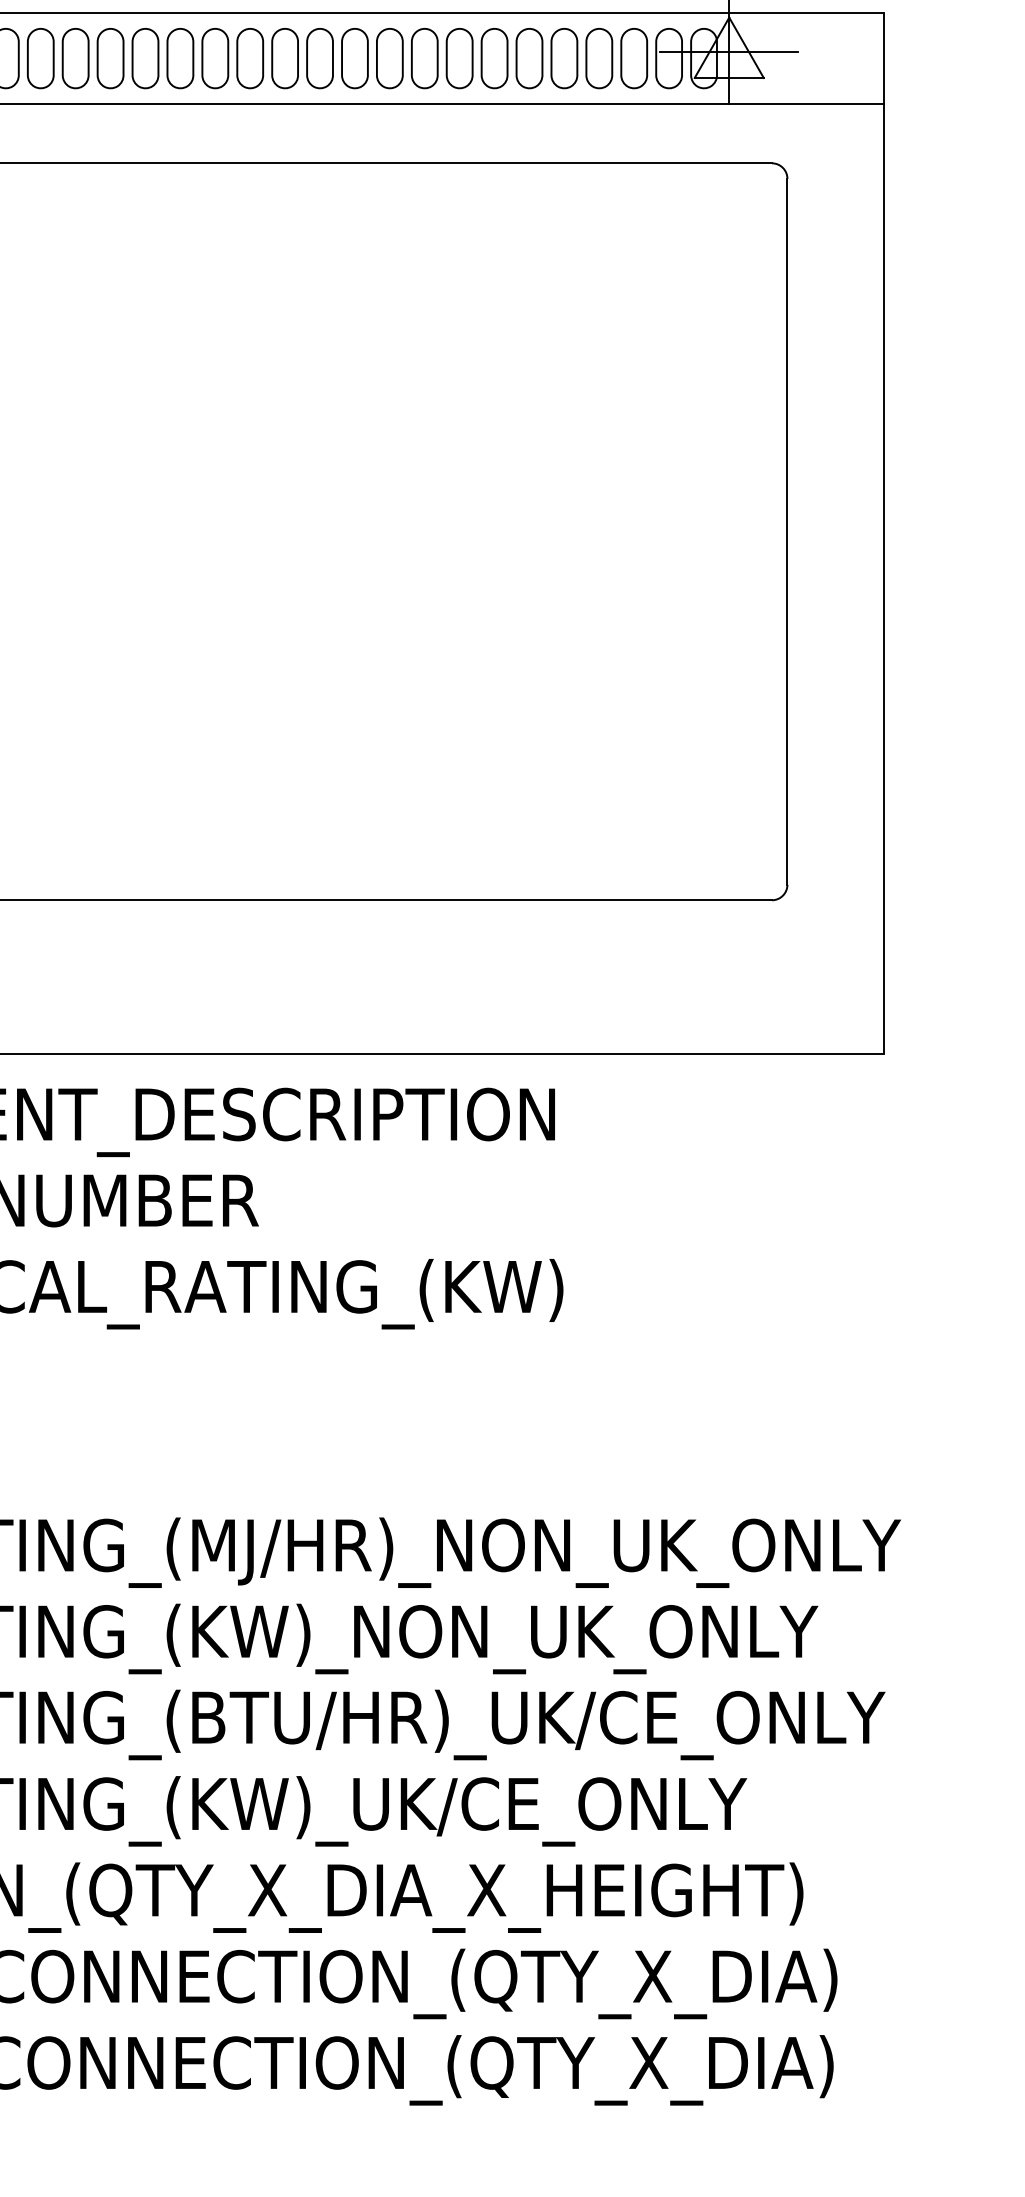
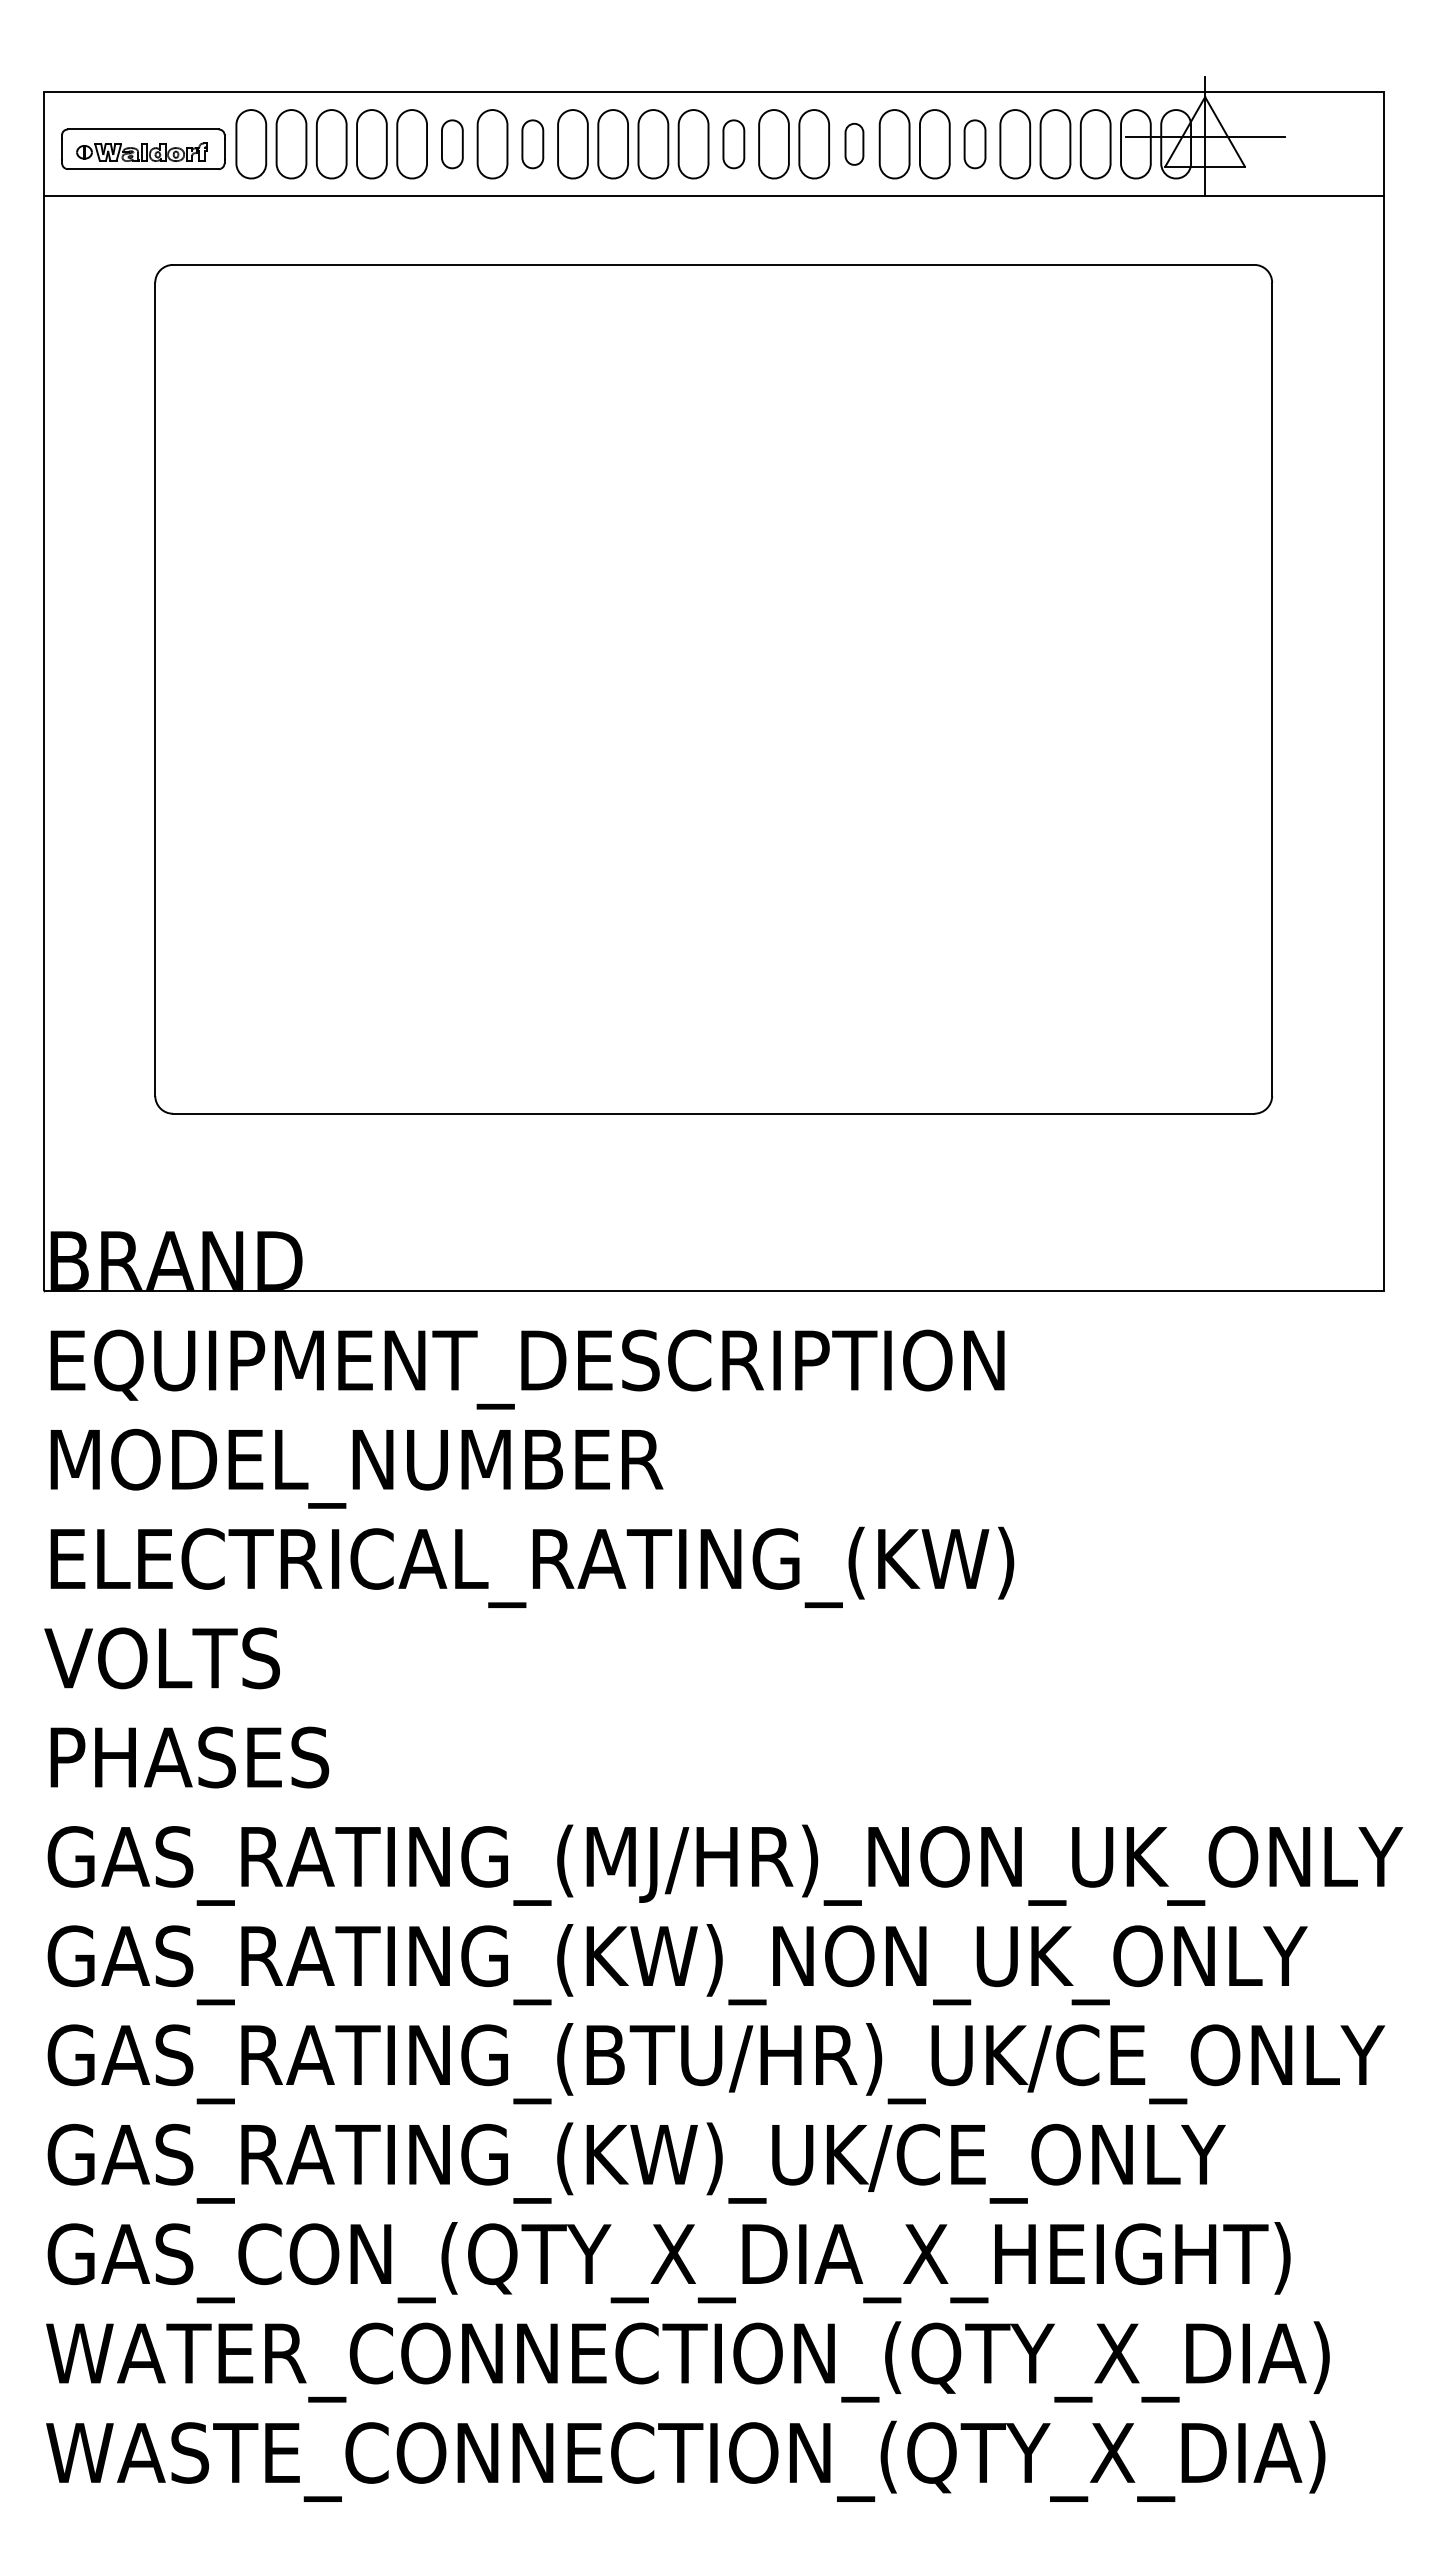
part: (75, 58) -> (452, 144), size x0.7
part: (145, 58) -> (532, 144), size x0.7
part: (319, 58) -> (733, 144), size x0.7
part: (424, 58) -> (854, 144), size x0.6
part: (529, 58) -> (974, 144), size x0.7

